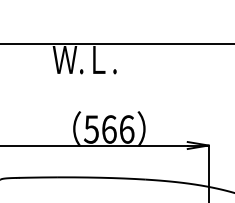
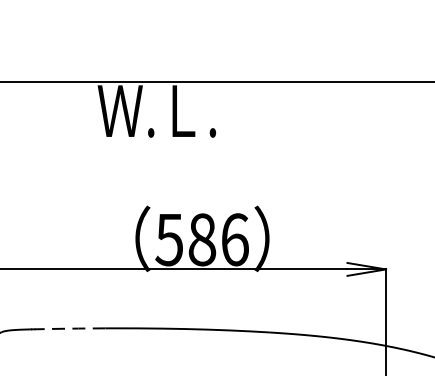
text: (109, 129) -> (202, 239), 566 -> 586
line: (37, 177) -> (69, 328), solid -> dashed

